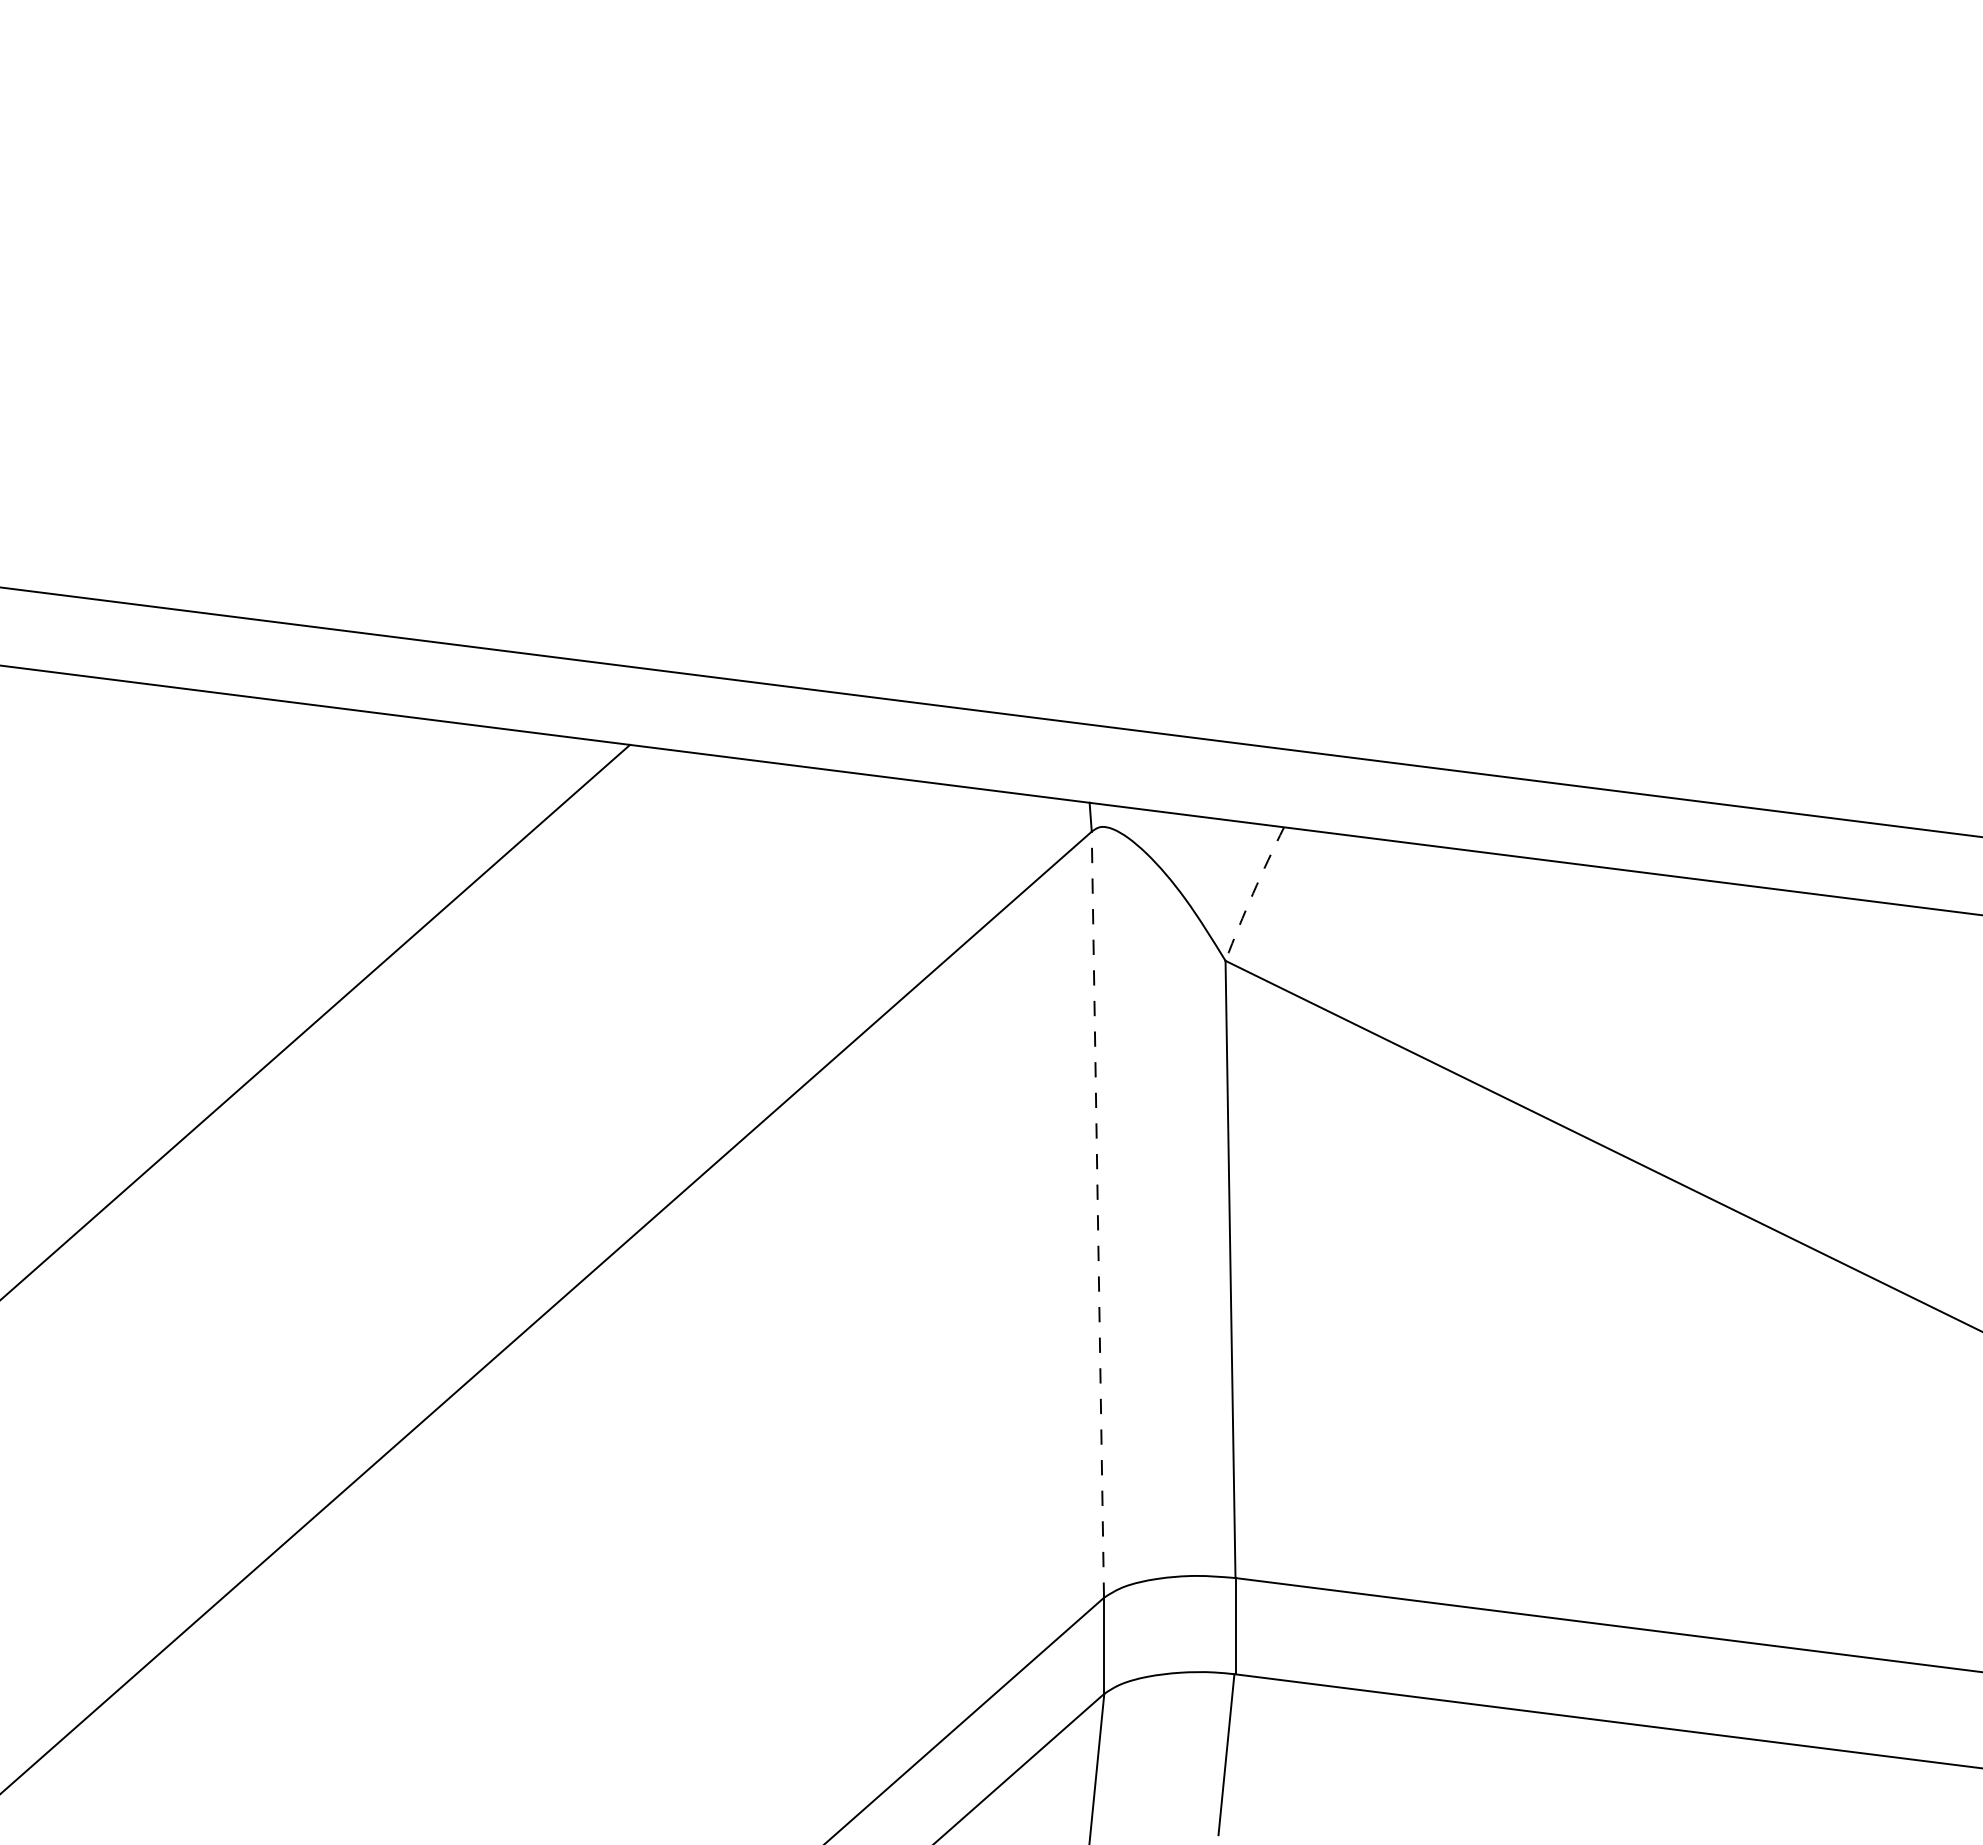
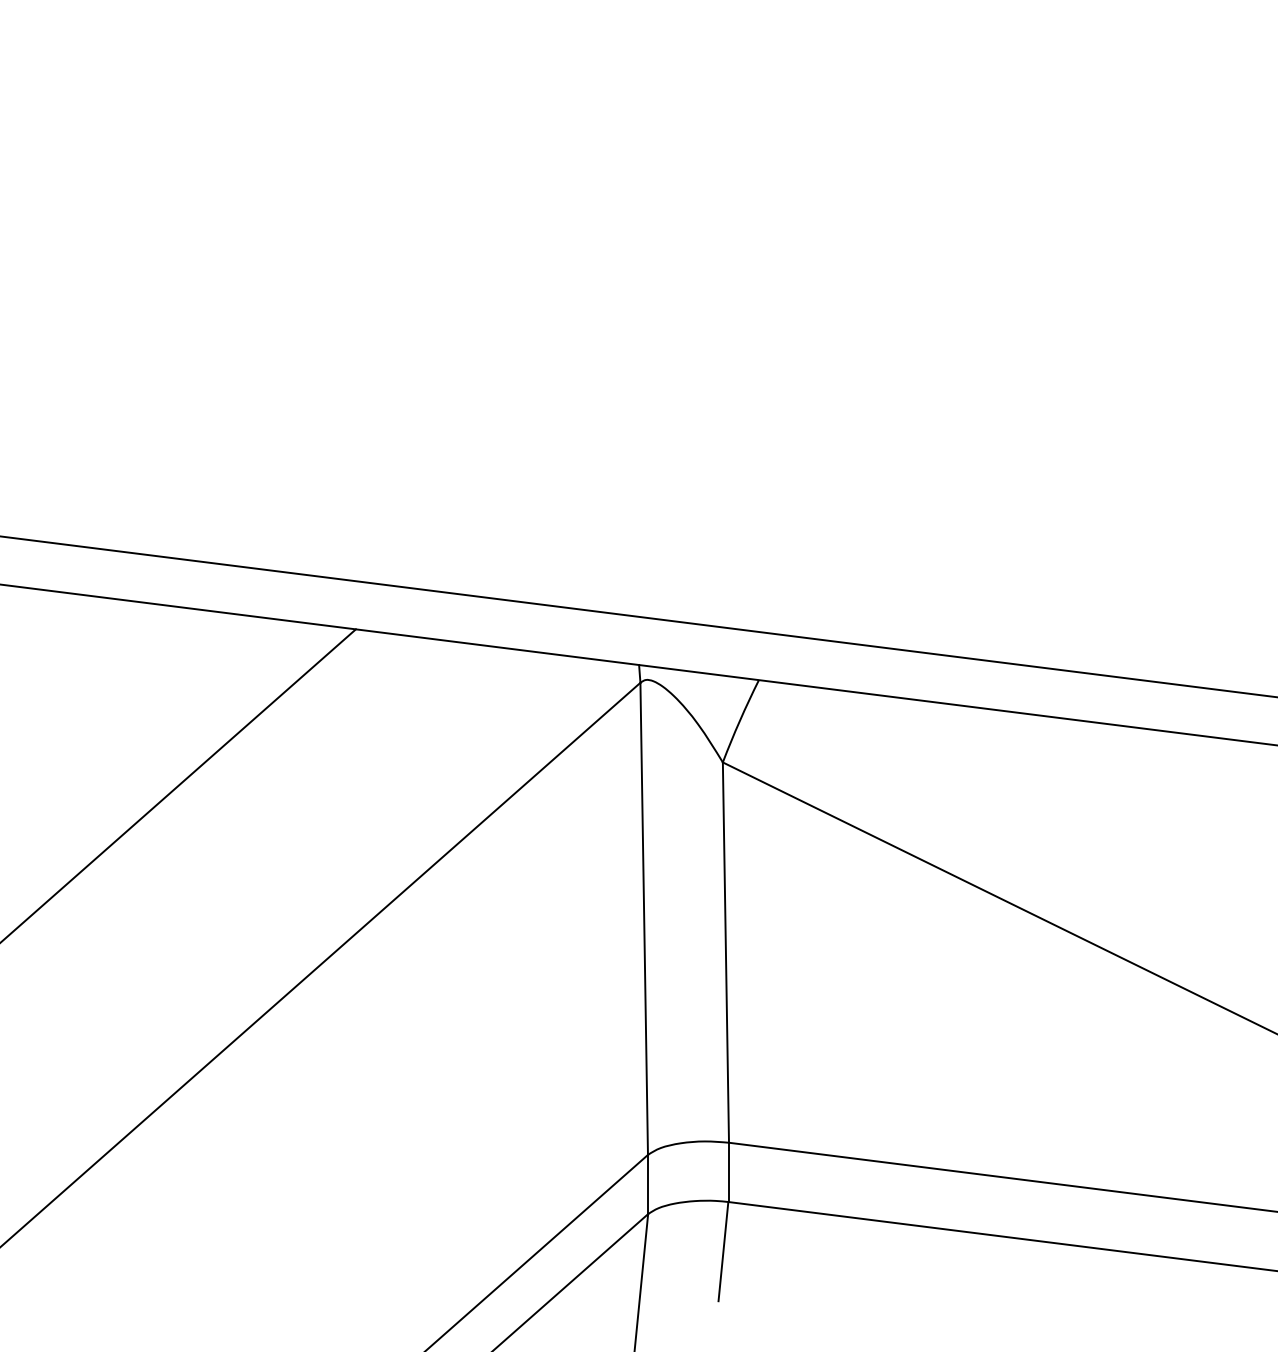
arc: (1252, 892) -> (739, 720), dashed -> solid
line: (1098, 1214) -> (644, 918), dashed -> solid

